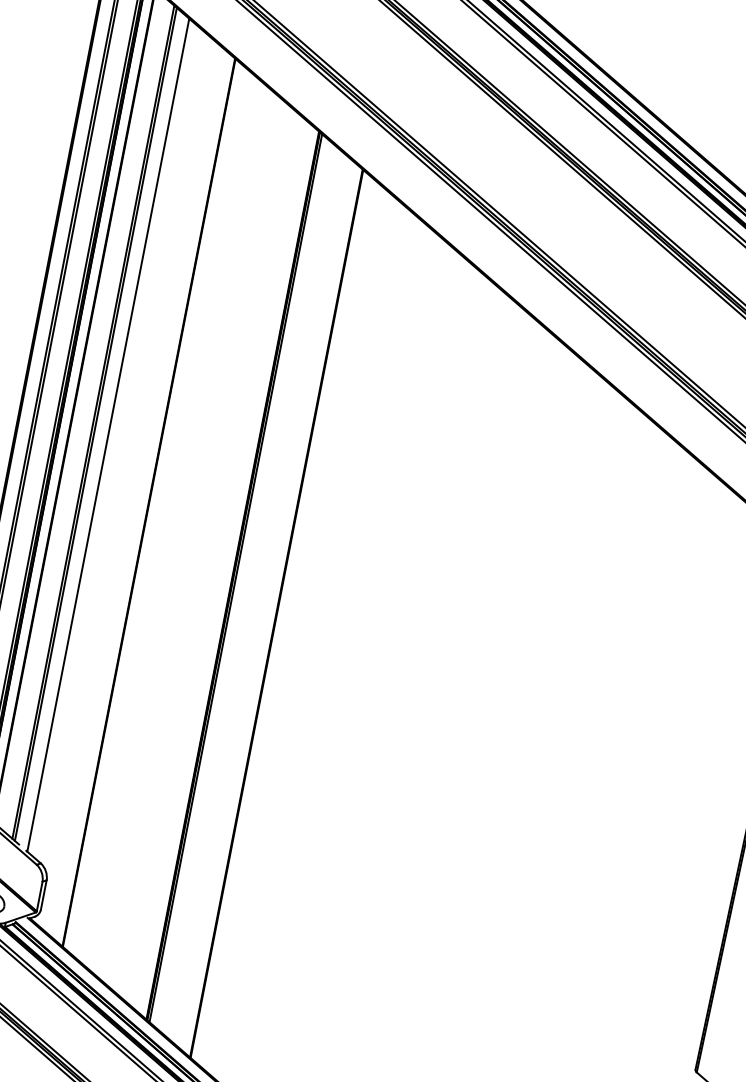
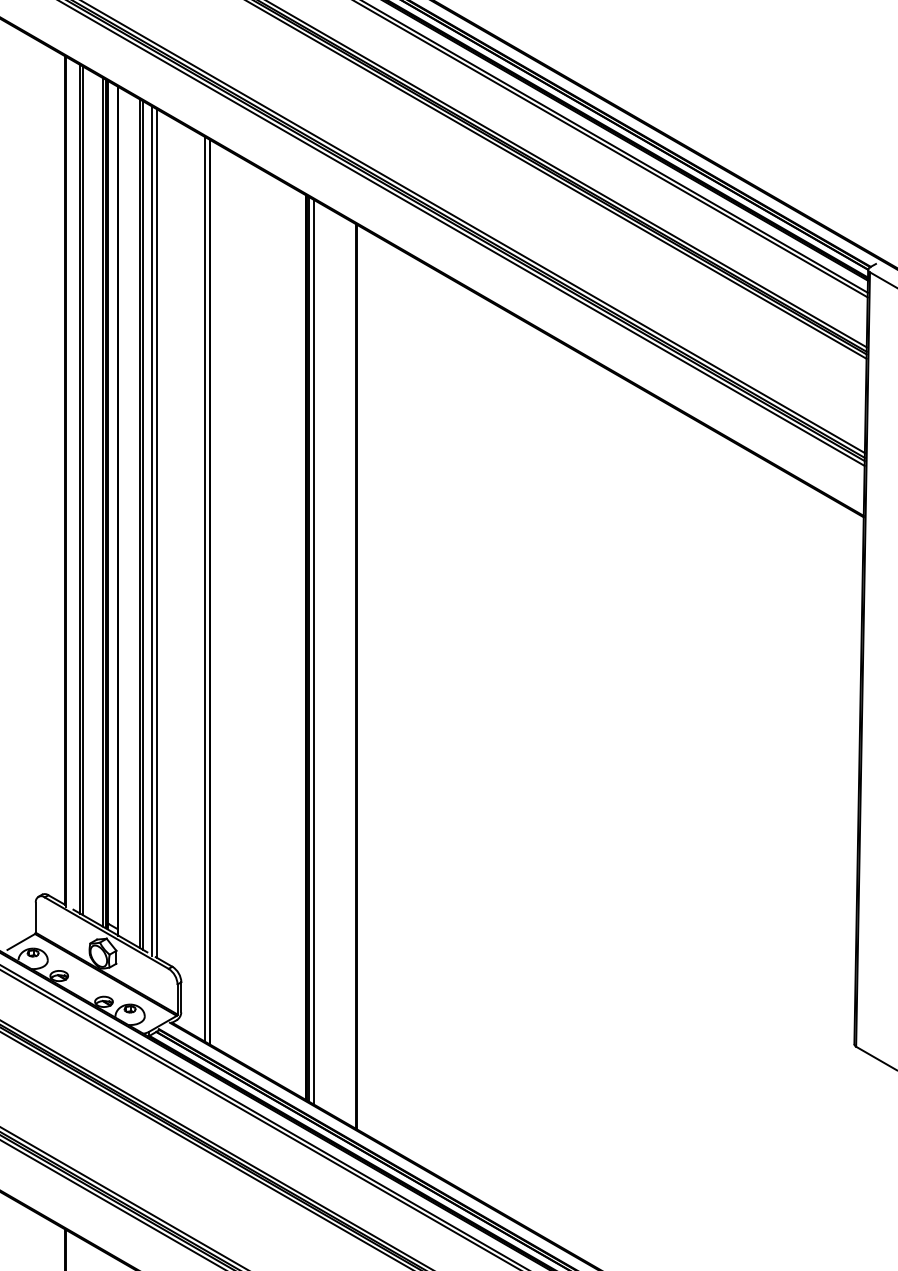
line: (104, 432) -> (152, 531), added
line: (145, 498) -> (205, 588), added
line: (239, 580) -> (313, 651), added

